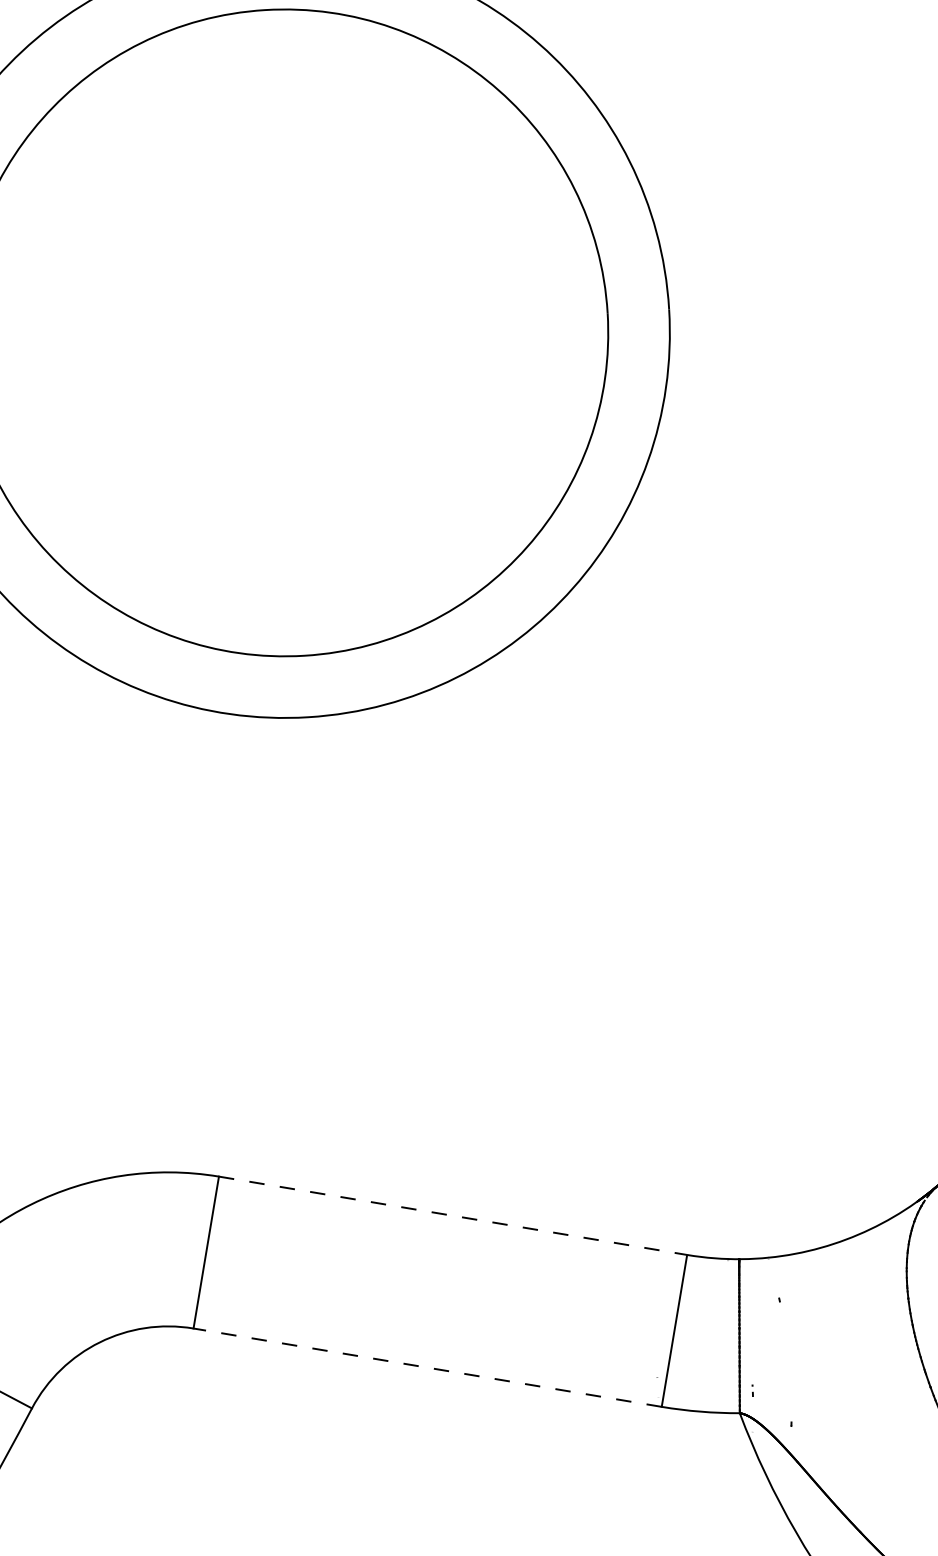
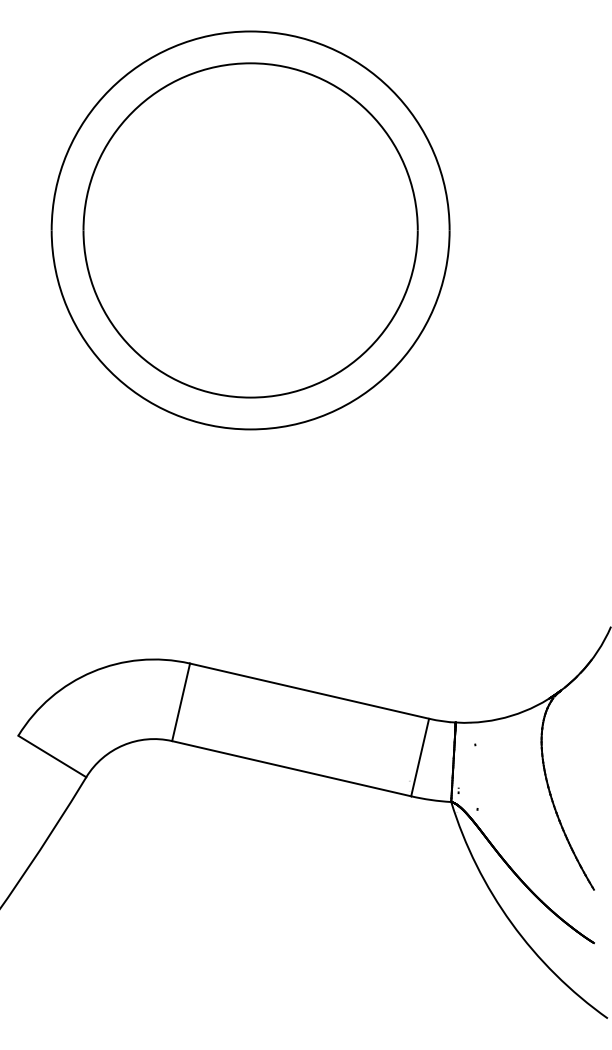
line: (452, 1216) -> (309, 691), dashed -> solid
line: (427, 1367) -> (291, 768), dashed -> solid

